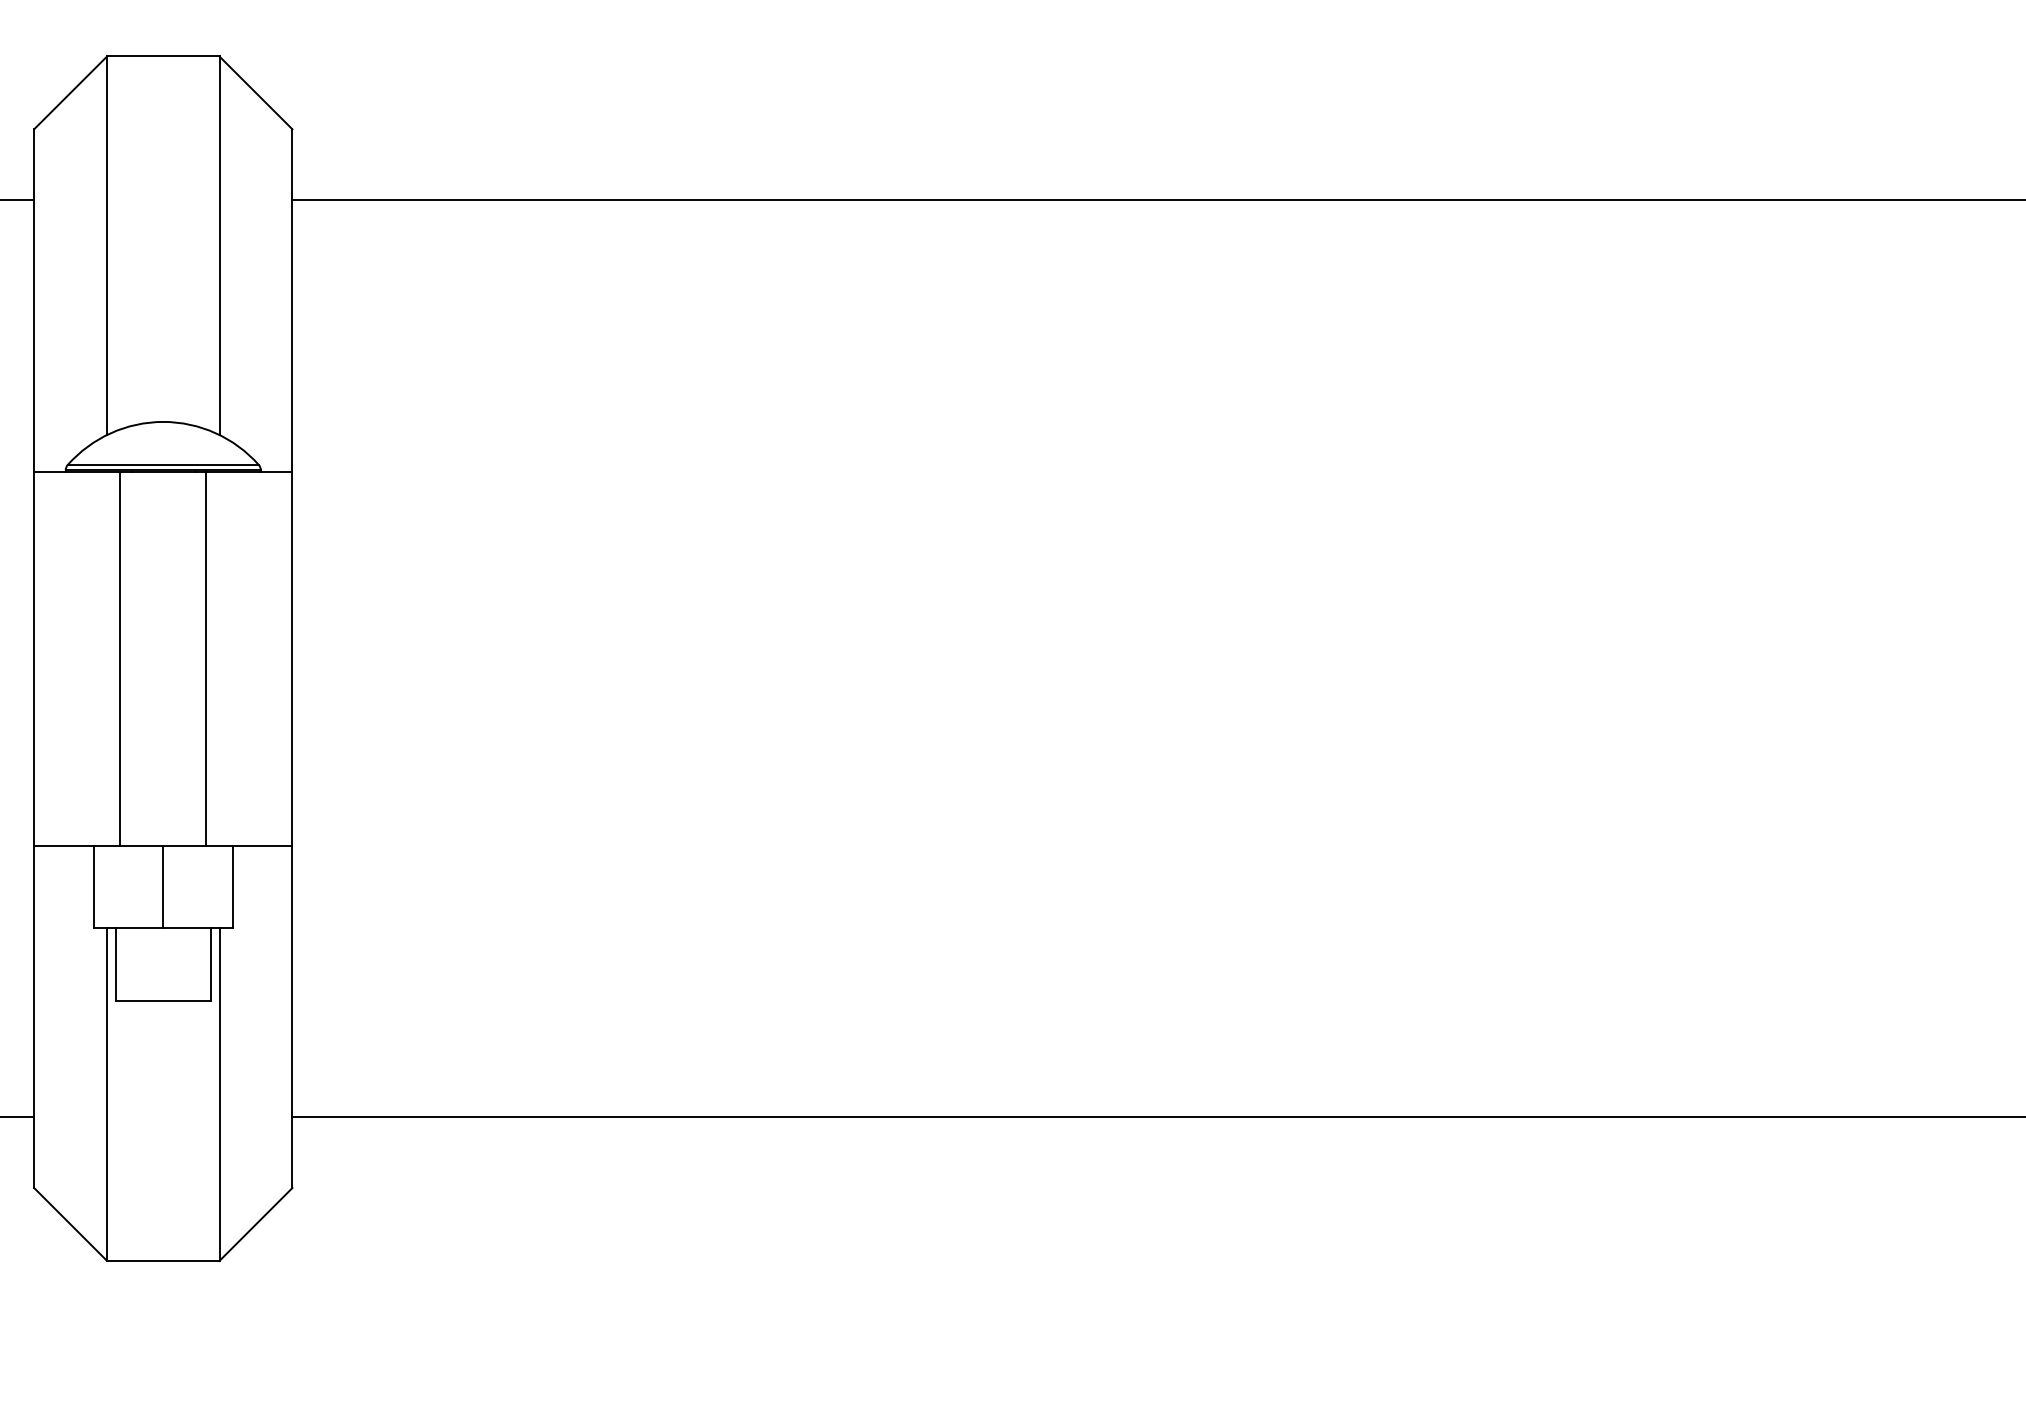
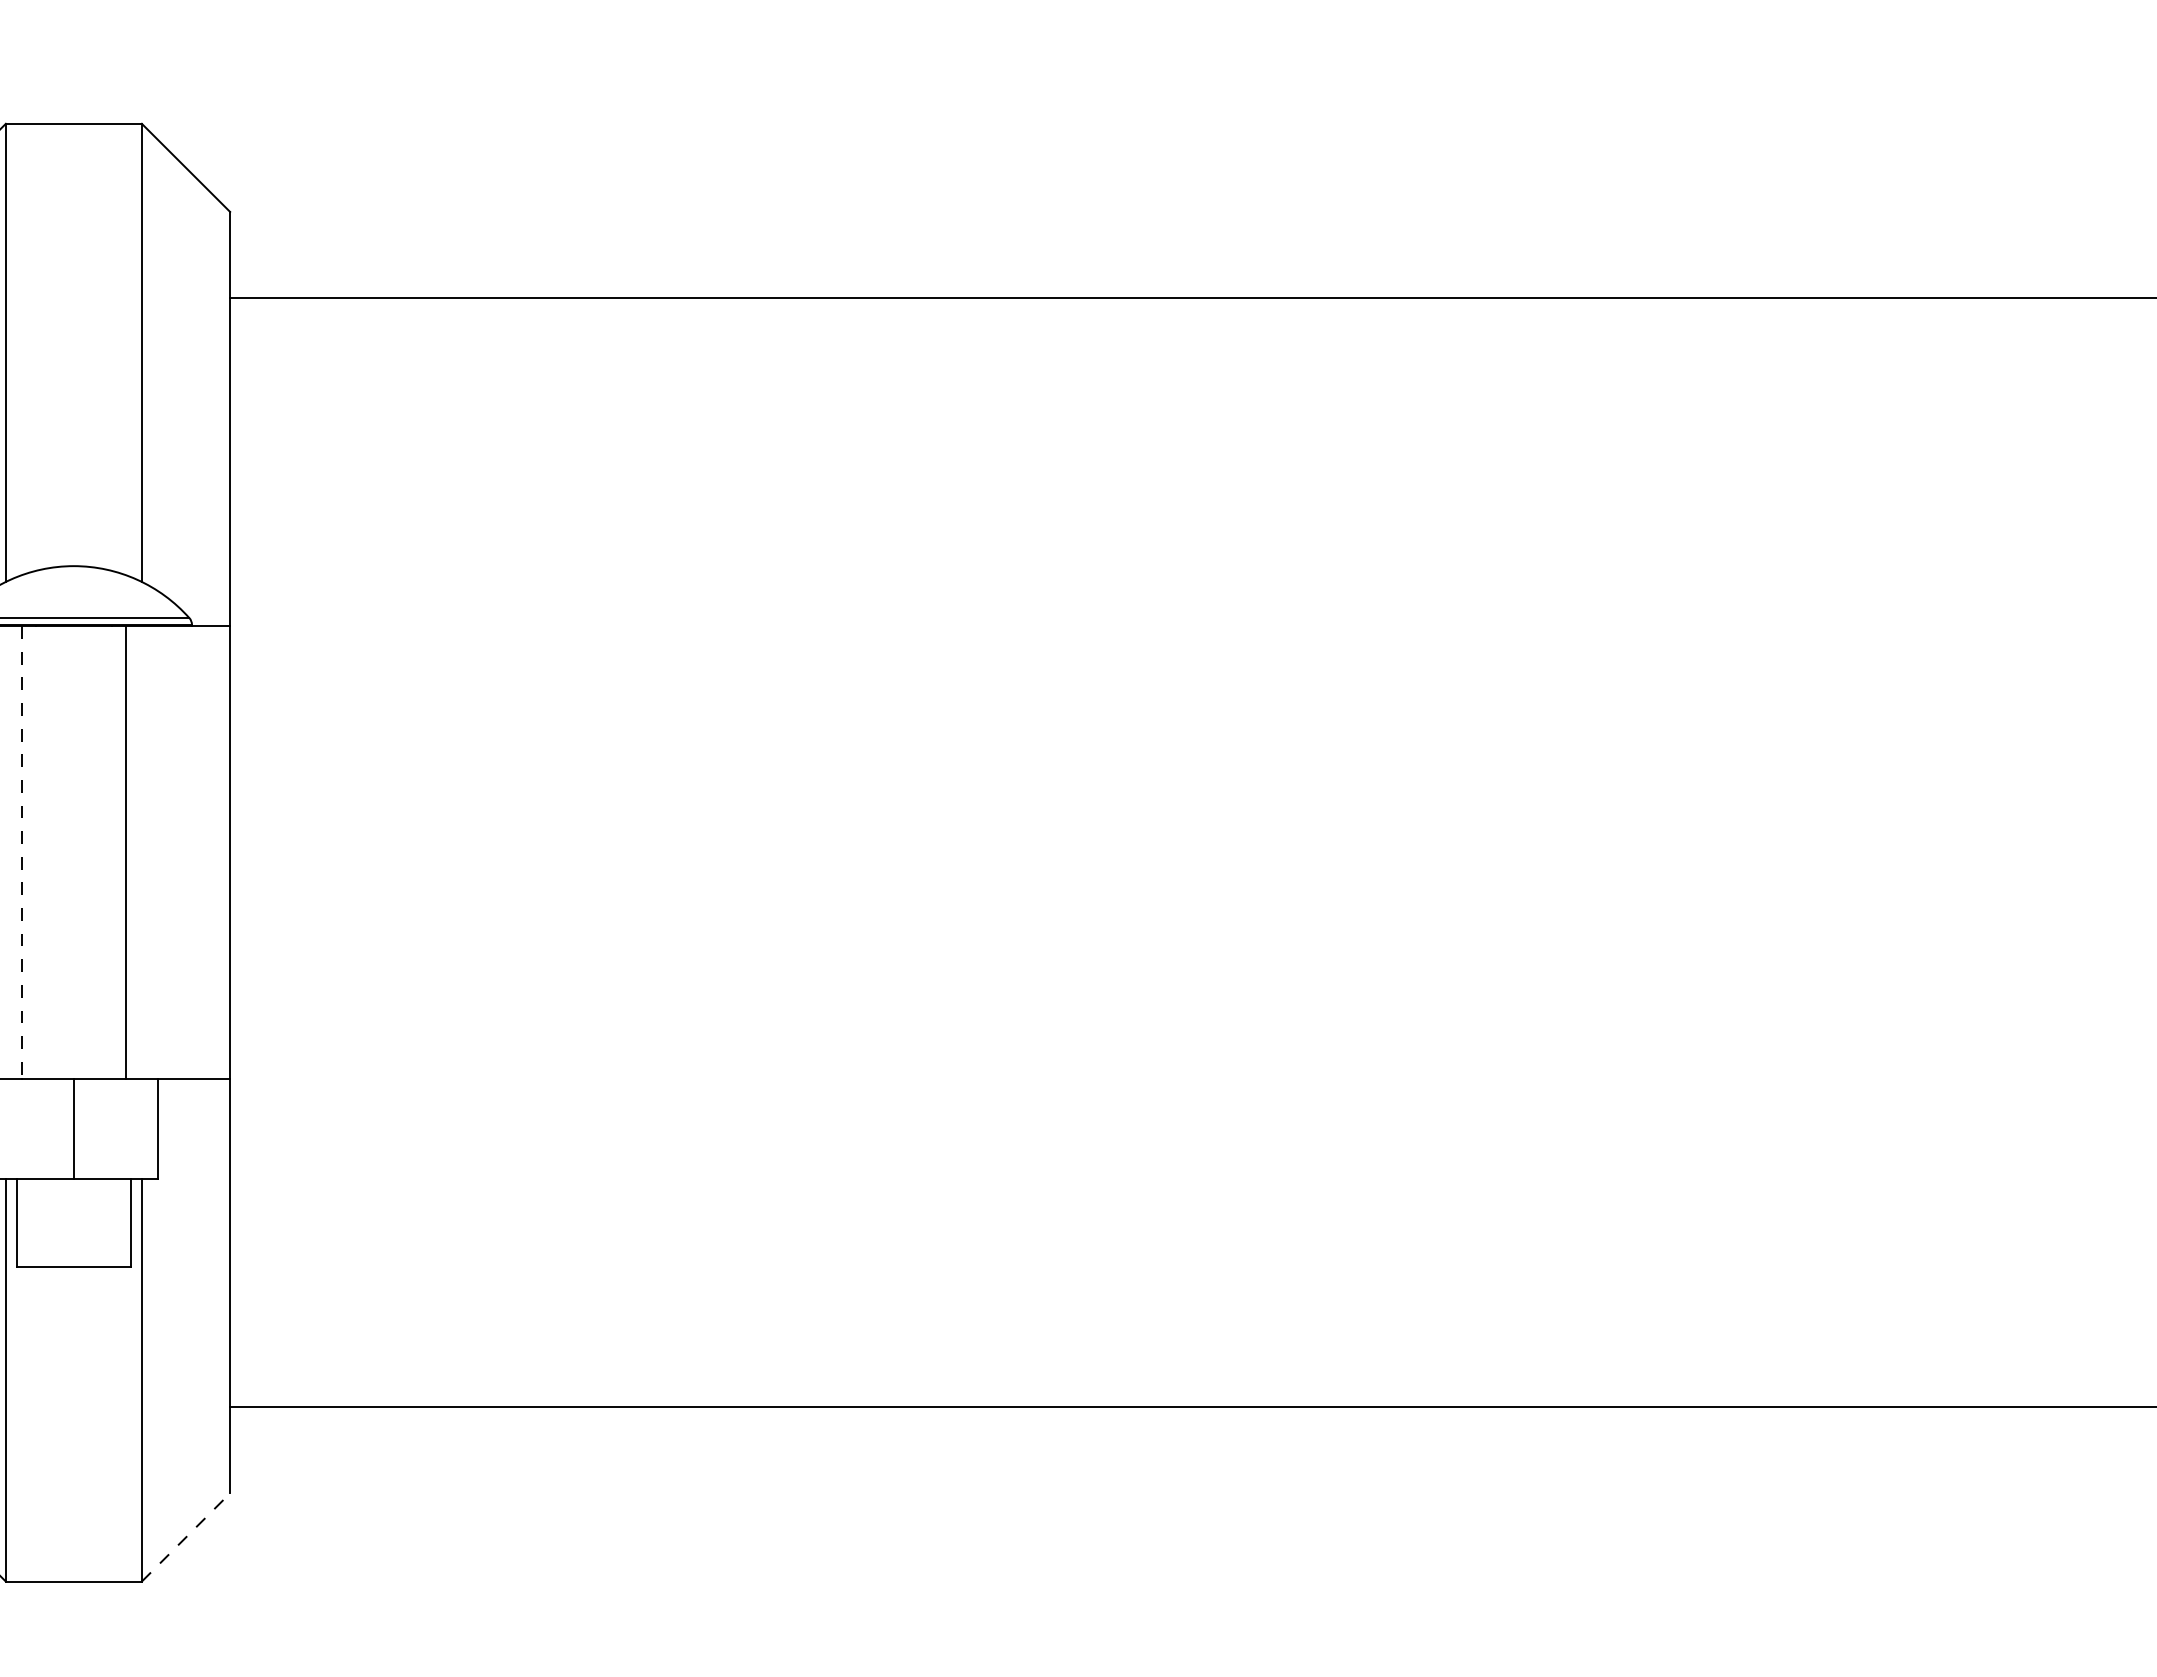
line: (120, 659) -> (22, 853), solid -> dashed
line: (255, 1224) -> (185, 1537), solid -> dashed

